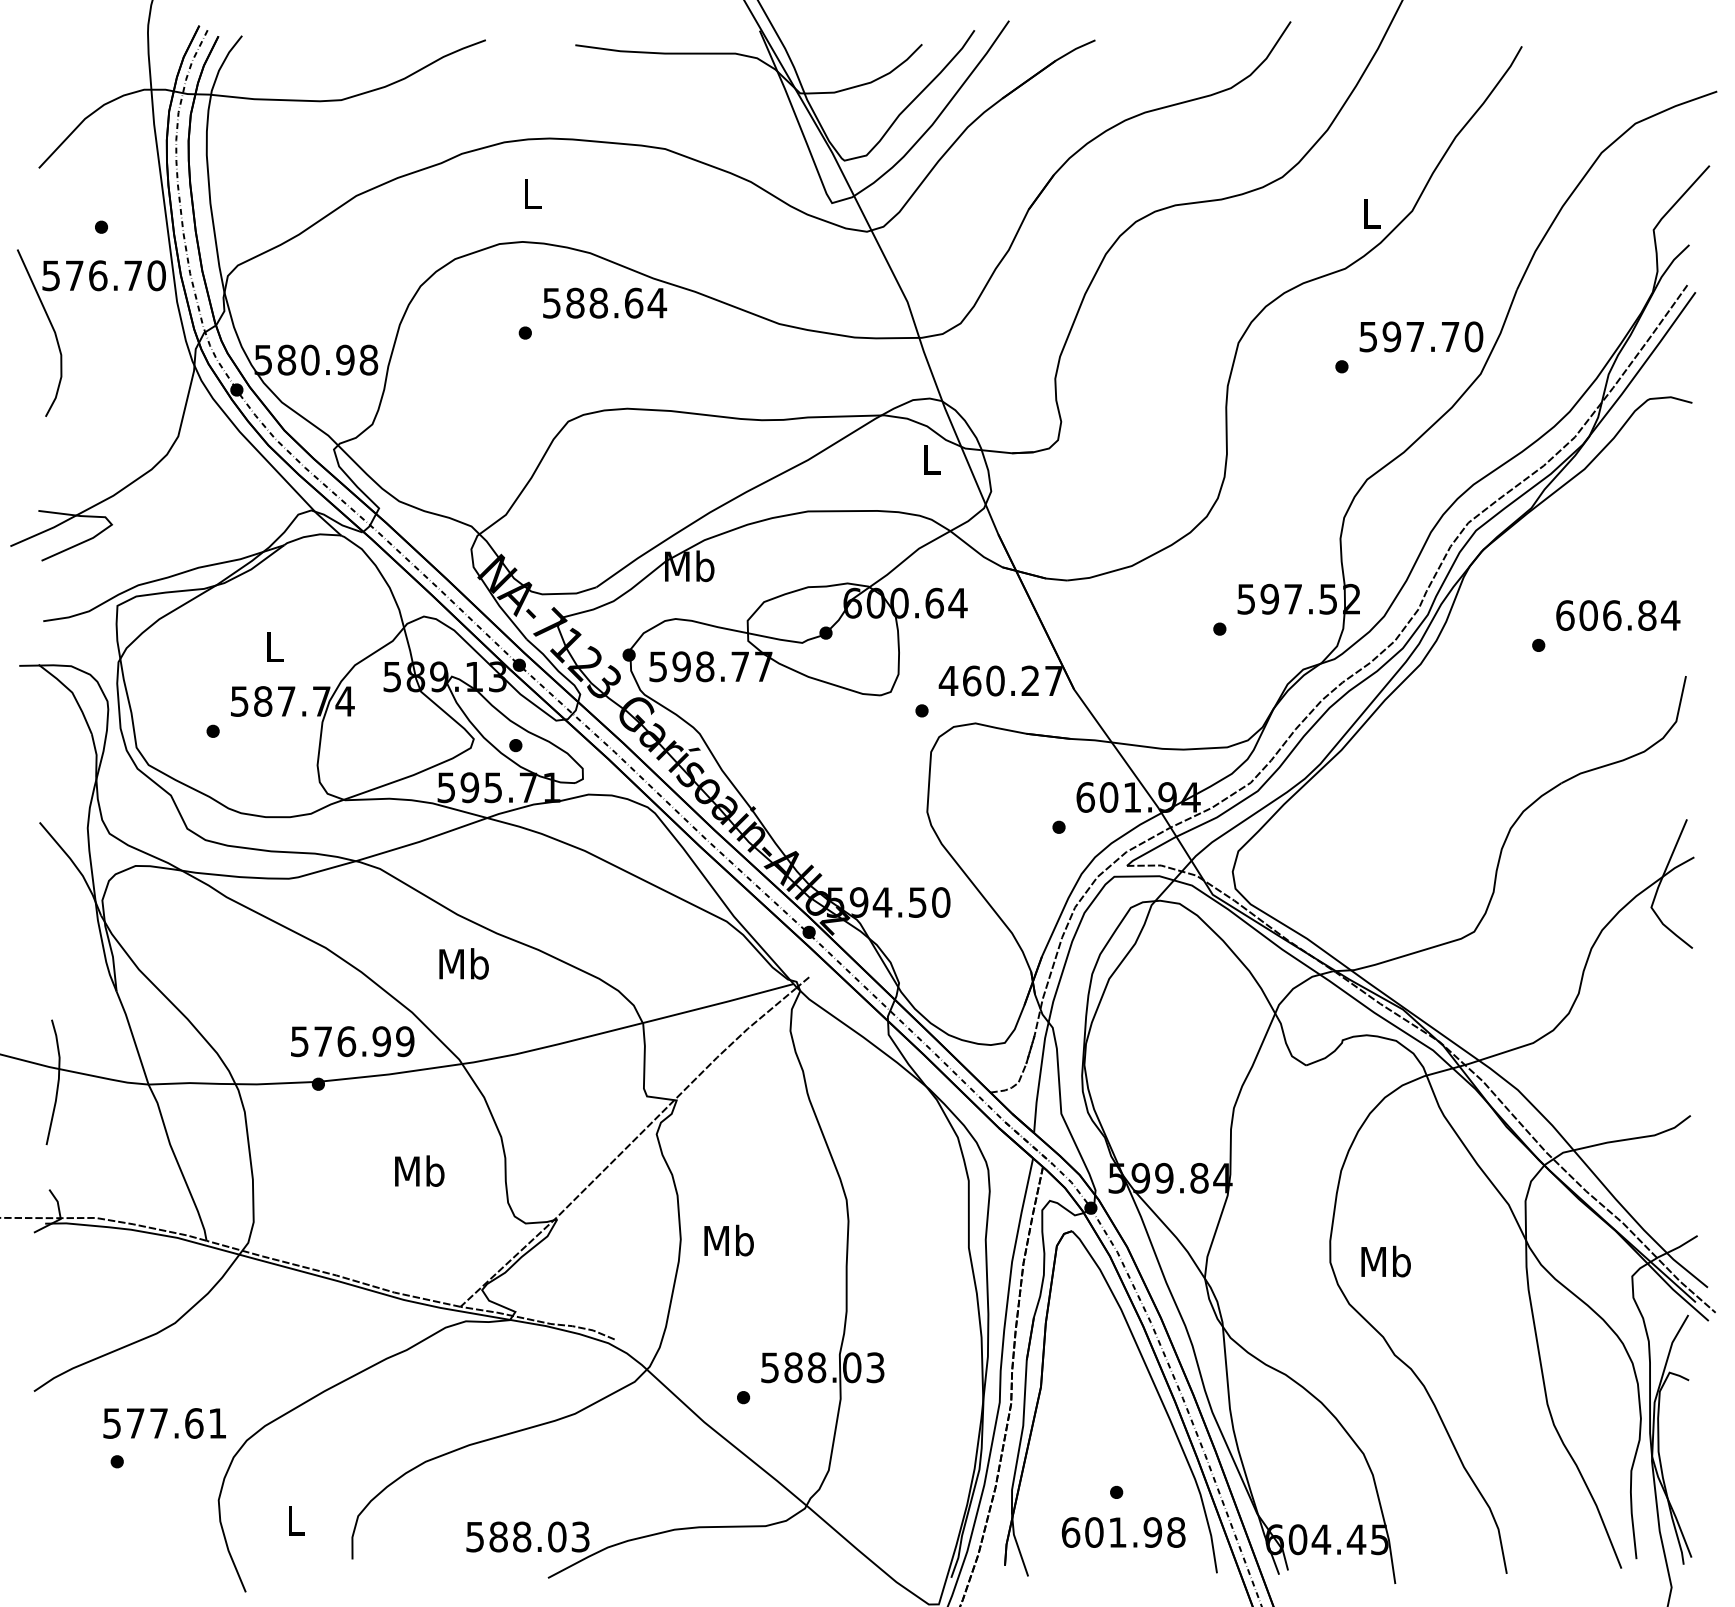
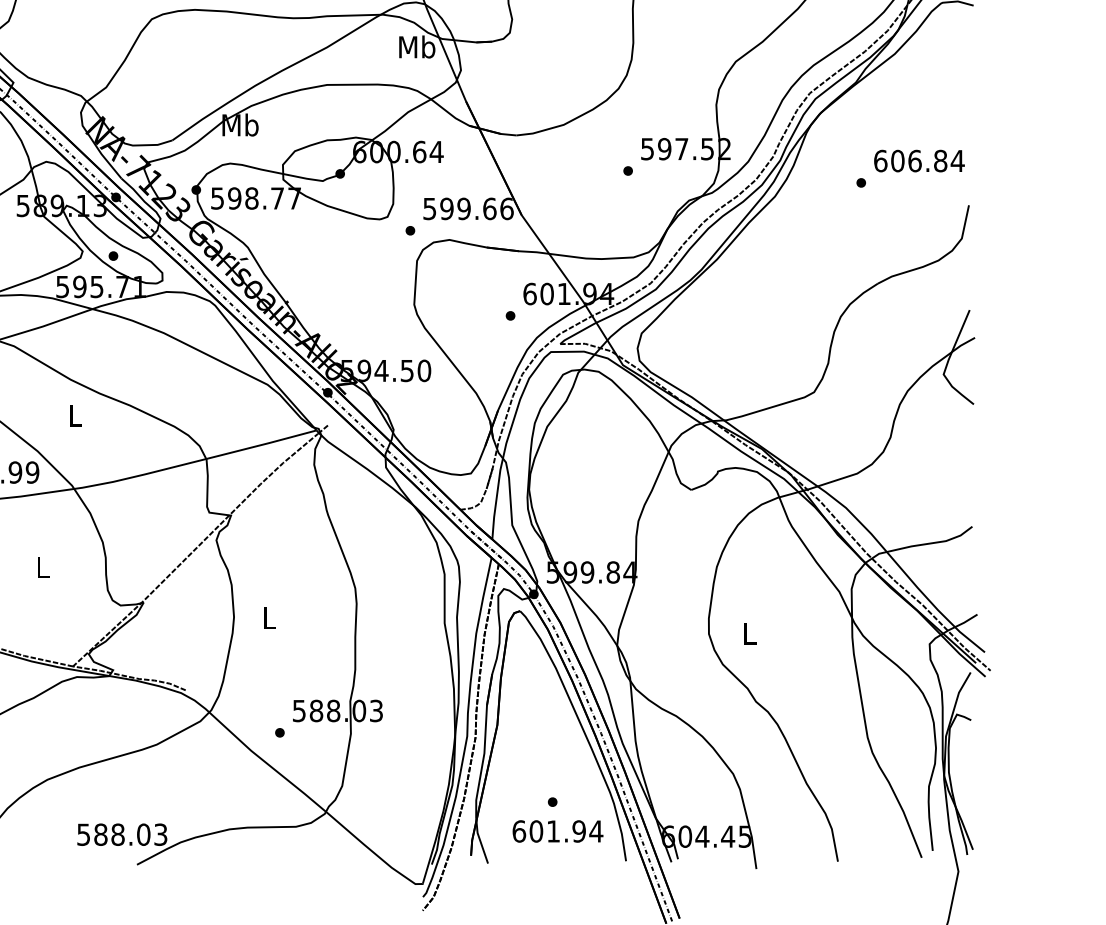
text: (931, 459) -> (417, 46), L -> Mb
text: (1000, 680) -> (467, 208), 460.27 -> 599.66
text: (463, 963) -> (75, 415), Mb -> L
text: (419, 1170) -> (43, 566), Mb -> L
text: (728, 1240) -> (268, 617), Mb -> L
text: (1385, 1261) -> (749, 633), Mb -> L
text: (1176, 1532) -> (596, 831), 601.98 -> 601.94

